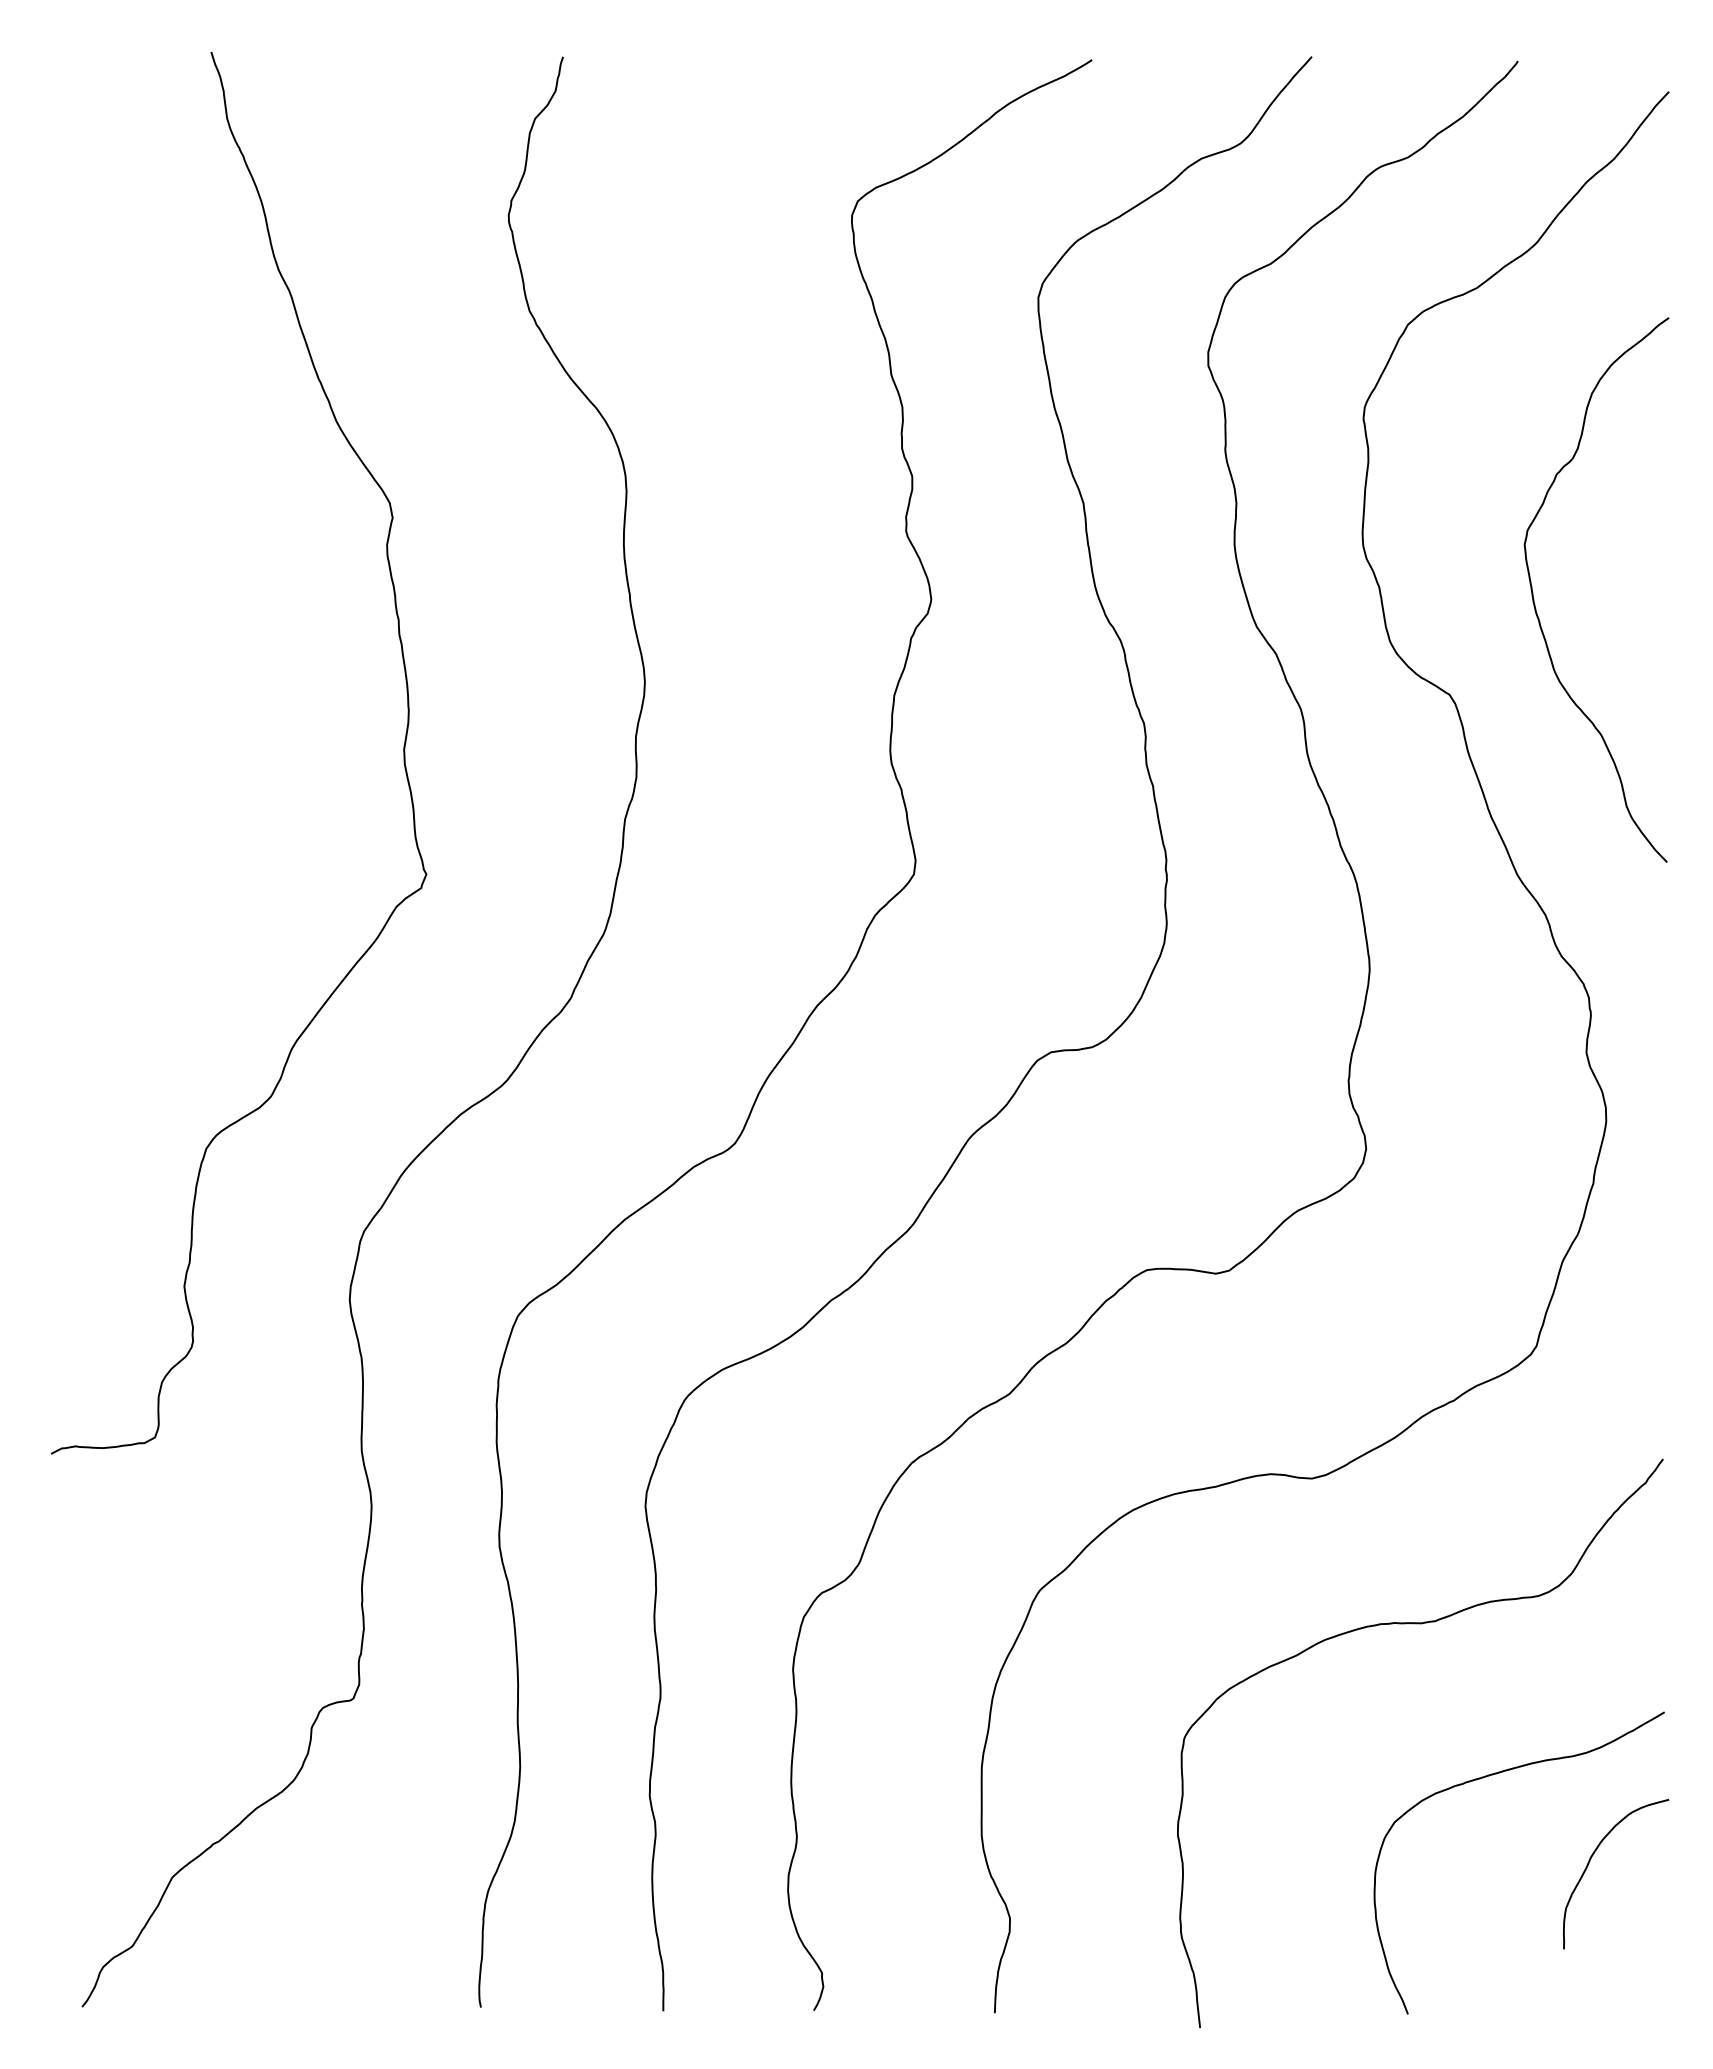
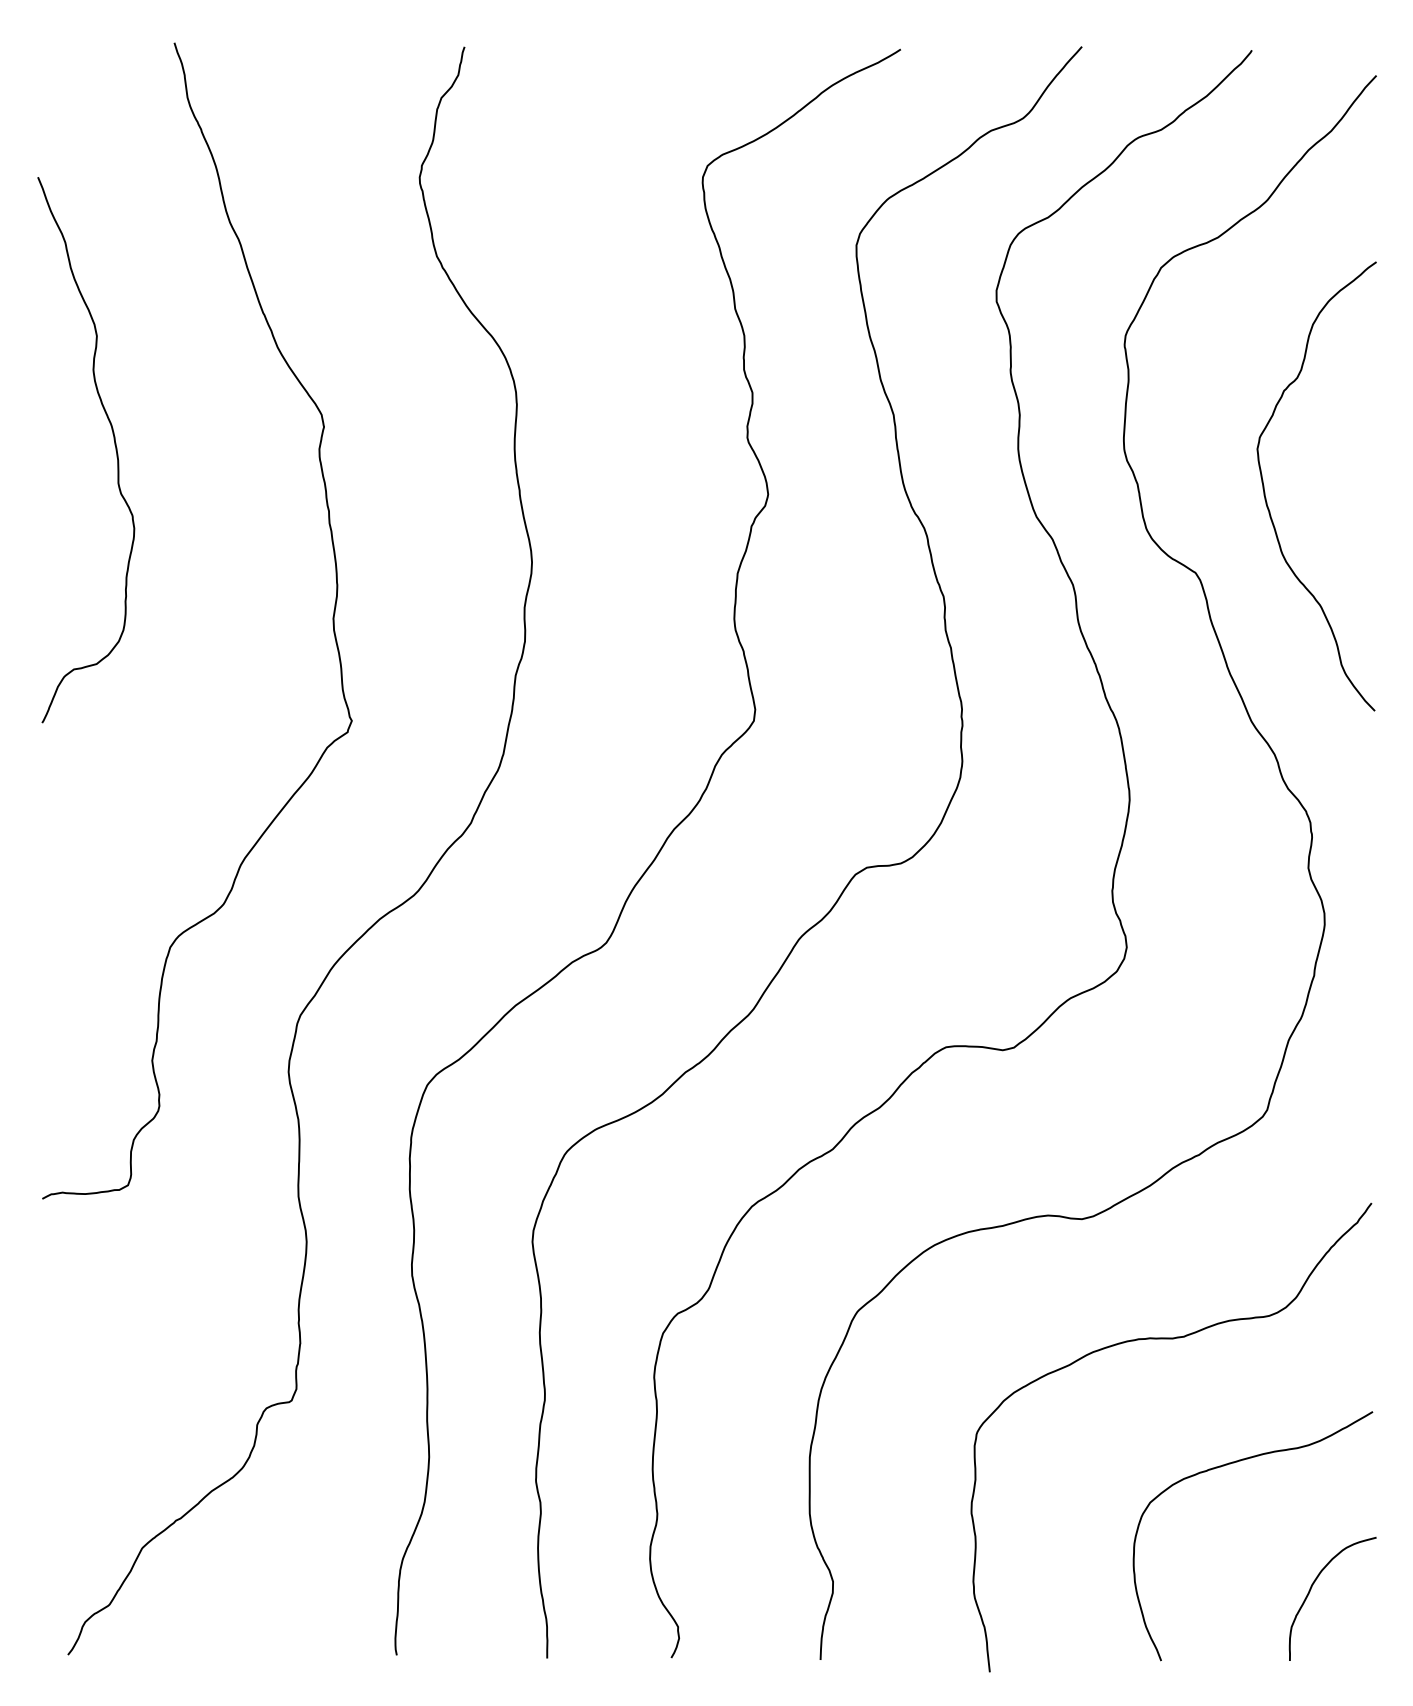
curve: (138, 538) -> (114, 443), added
curve: (1590, 1861) -> (1311, 1588), moved

